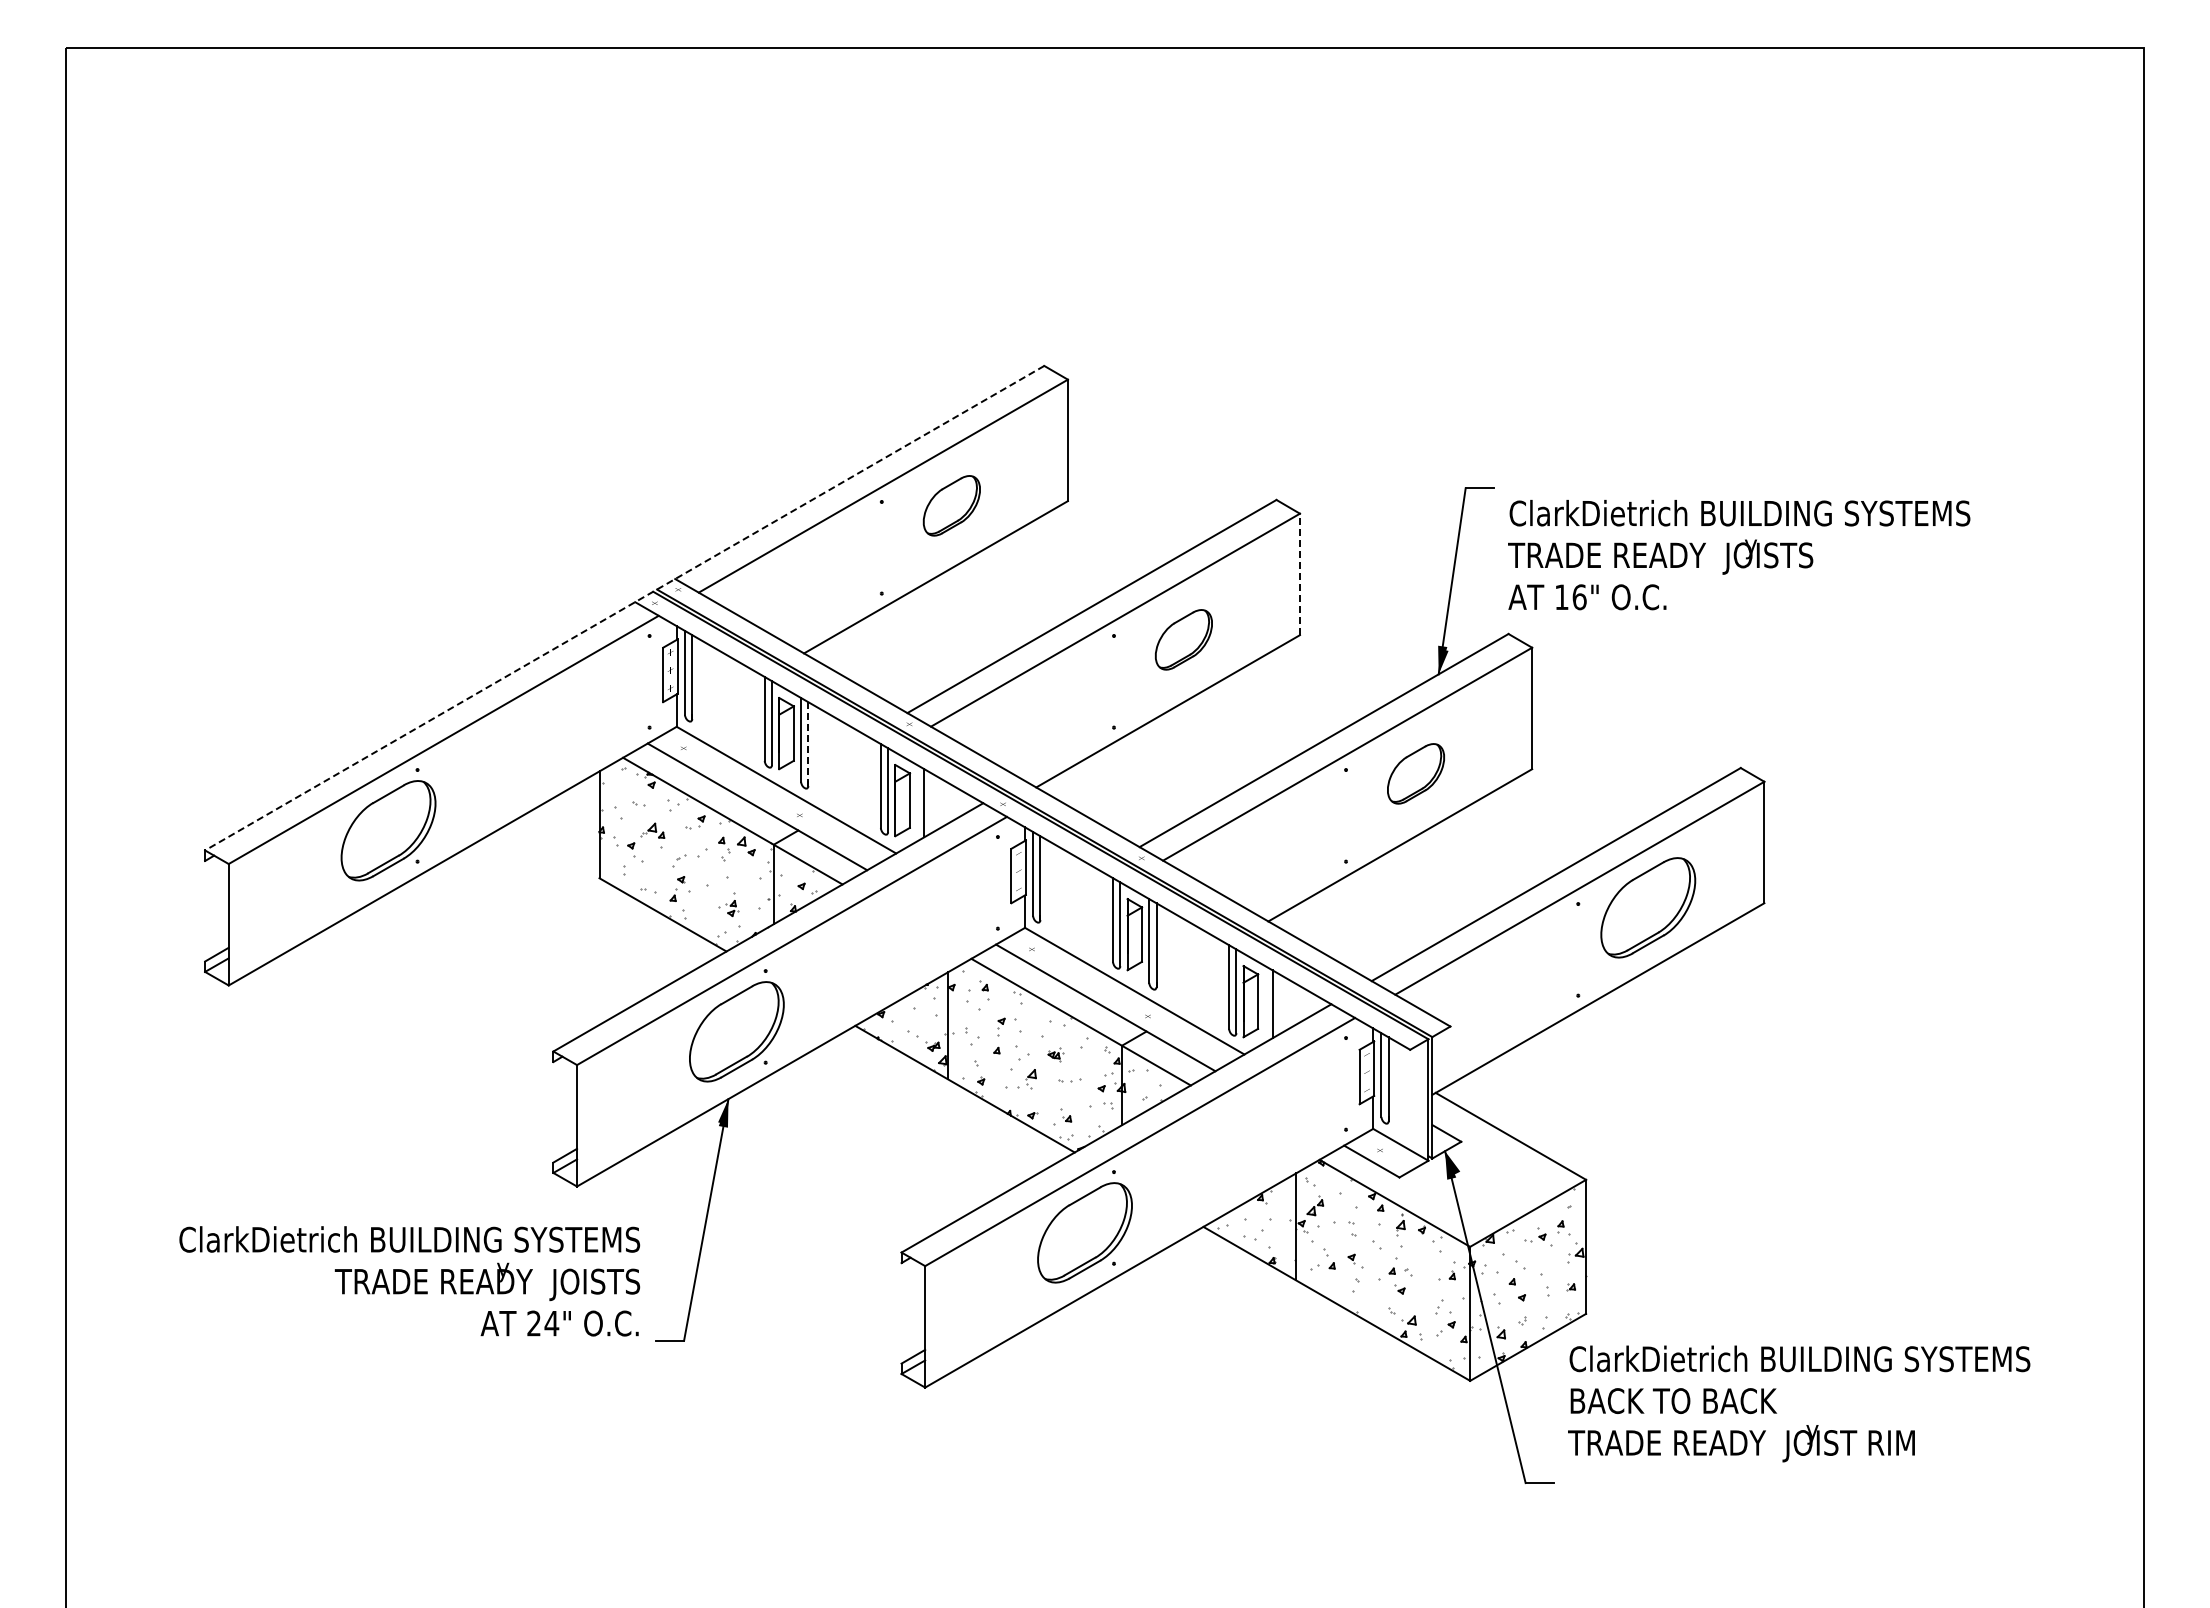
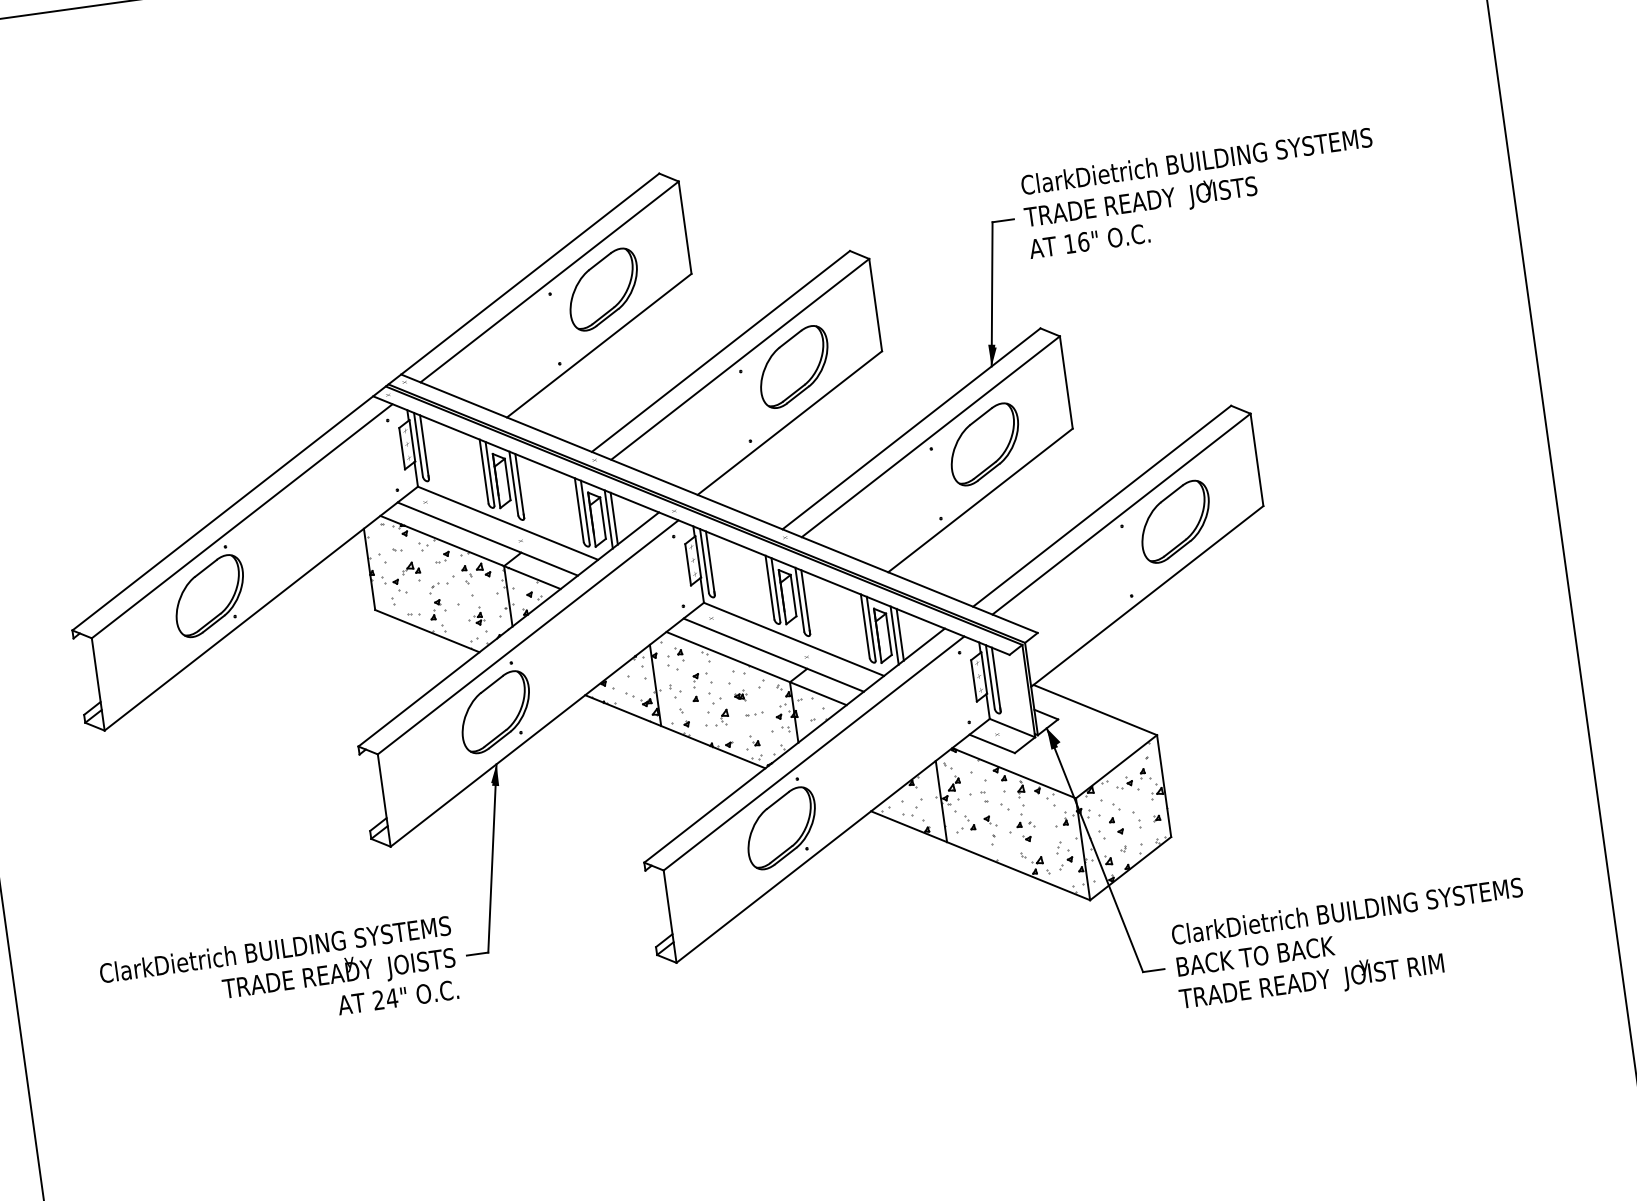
part: (951, 505) -> (603, 289), size x1.67
text: (1739, 555) -> (1200, 193), moved
line: (1299, 574) -> (875, 305), dashed -> solid
line: (624, 608) -> (365, 402), dashed -> solid
part: (1183, 639) -> (793, 366), size x1.67
line: (808, 744) -> (519, 486), dashed -> solid
part: (1415, 773) -> (984, 444), size x1.67
line: (917, 803) -> (609, 519), added
line: (1265, 1004) -> (894, 635), added
text: (409, 1281) -> (279, 981), moved
text: (1799, 1403) -> (1351, 945), moved

